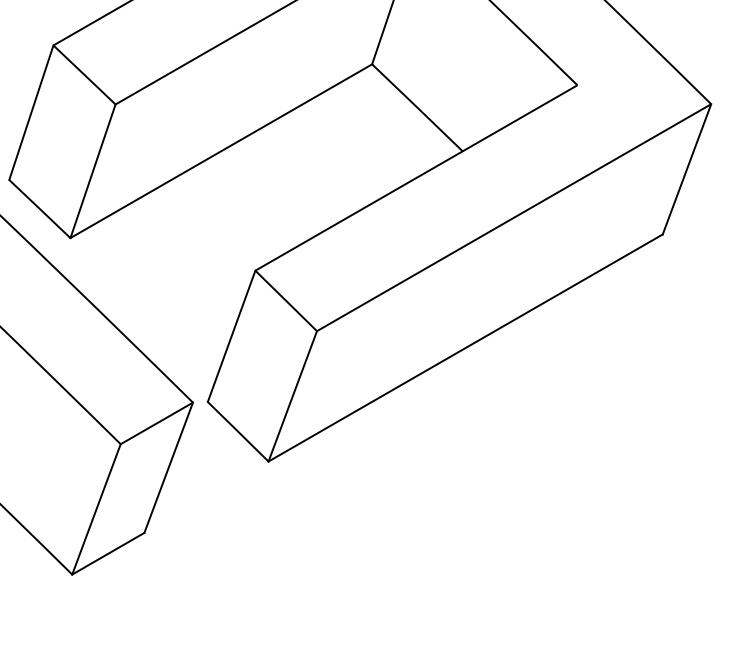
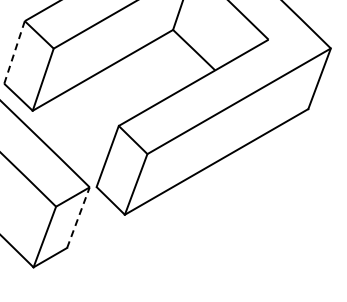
line: (31, 112) -> (14, 52), solid -> dashed
line: (168, 467) -> (78, 217), solid -> dashed

